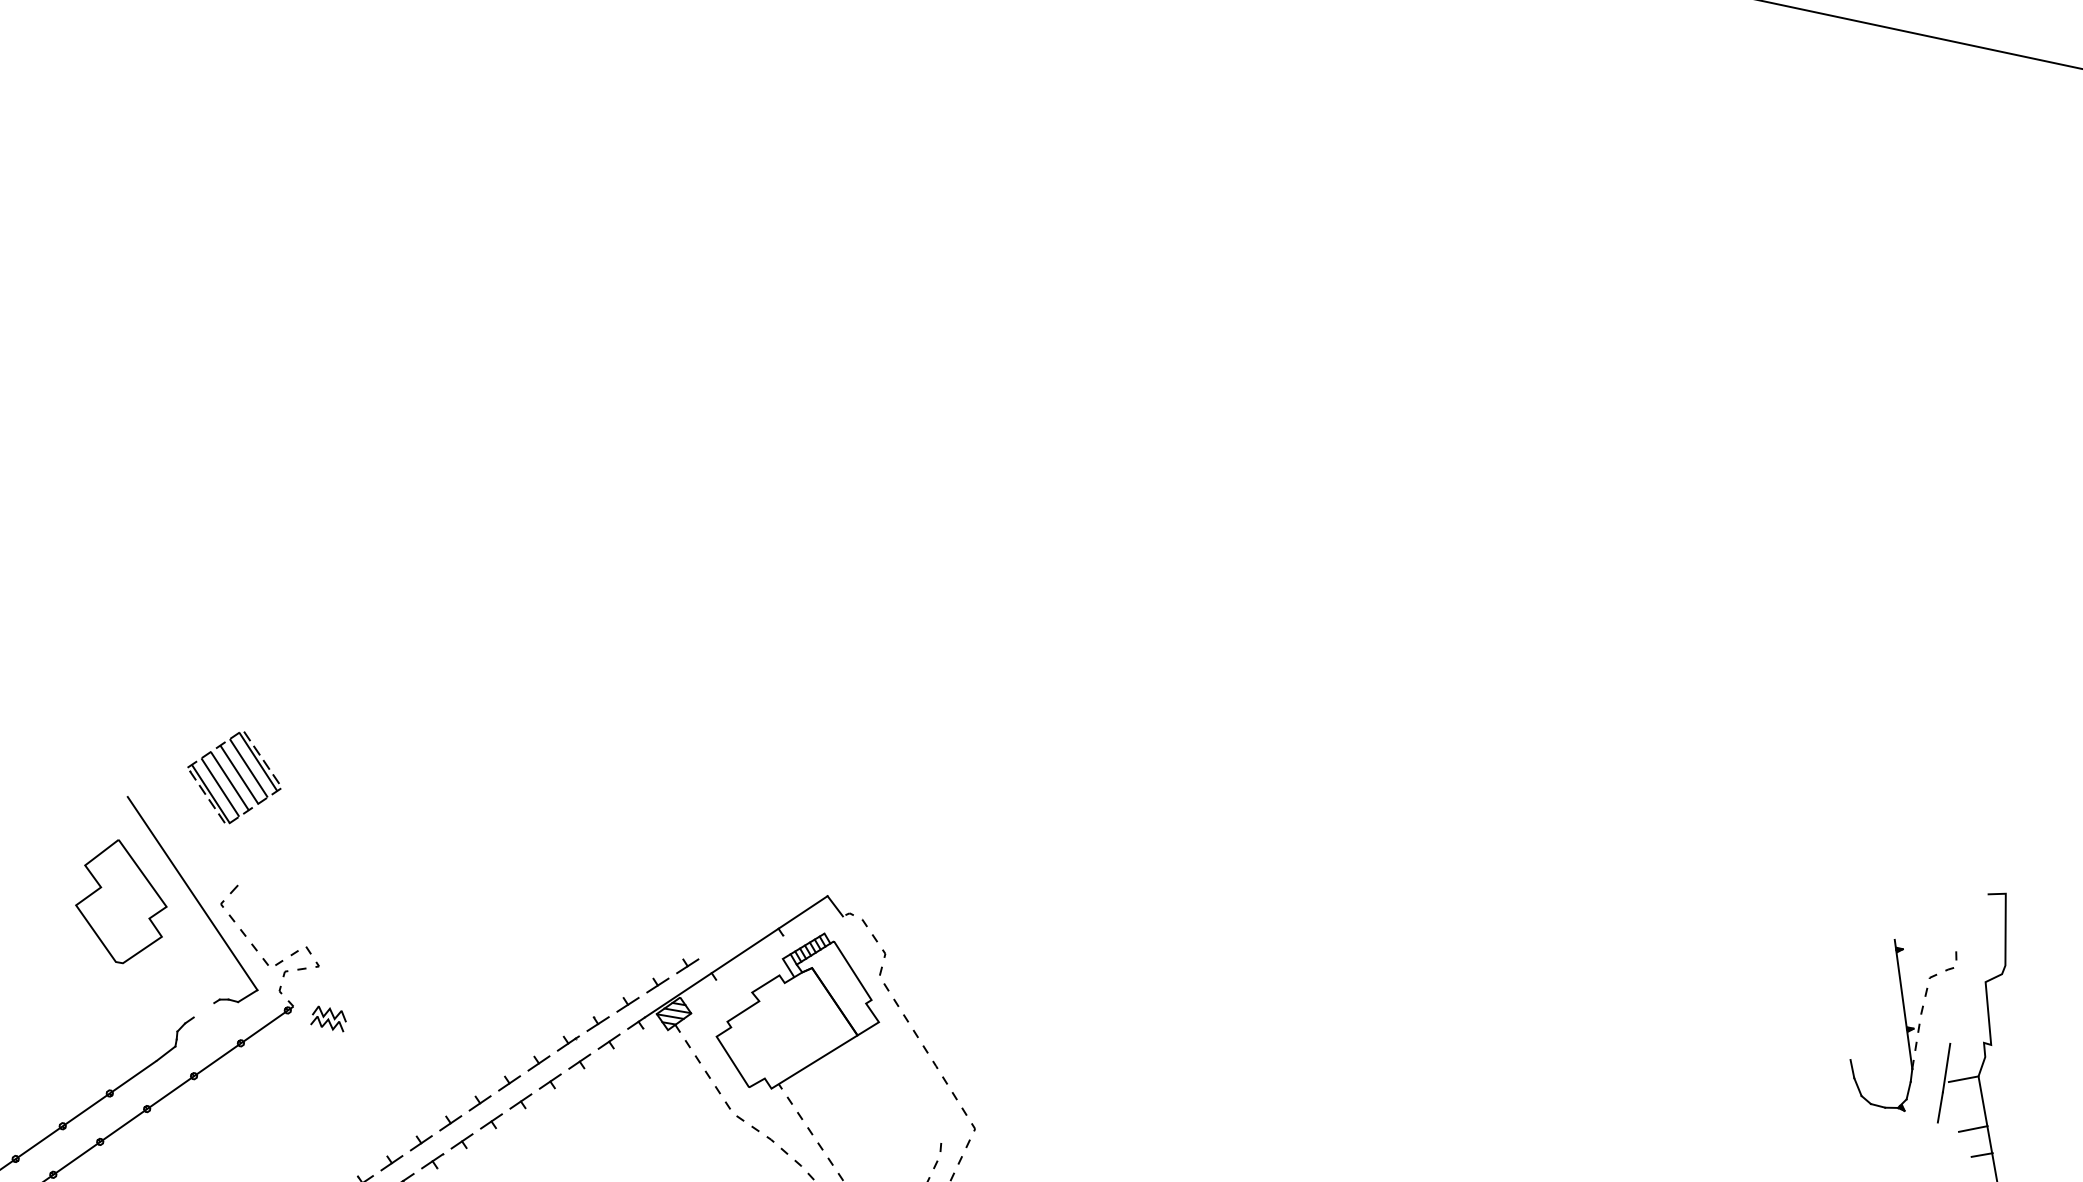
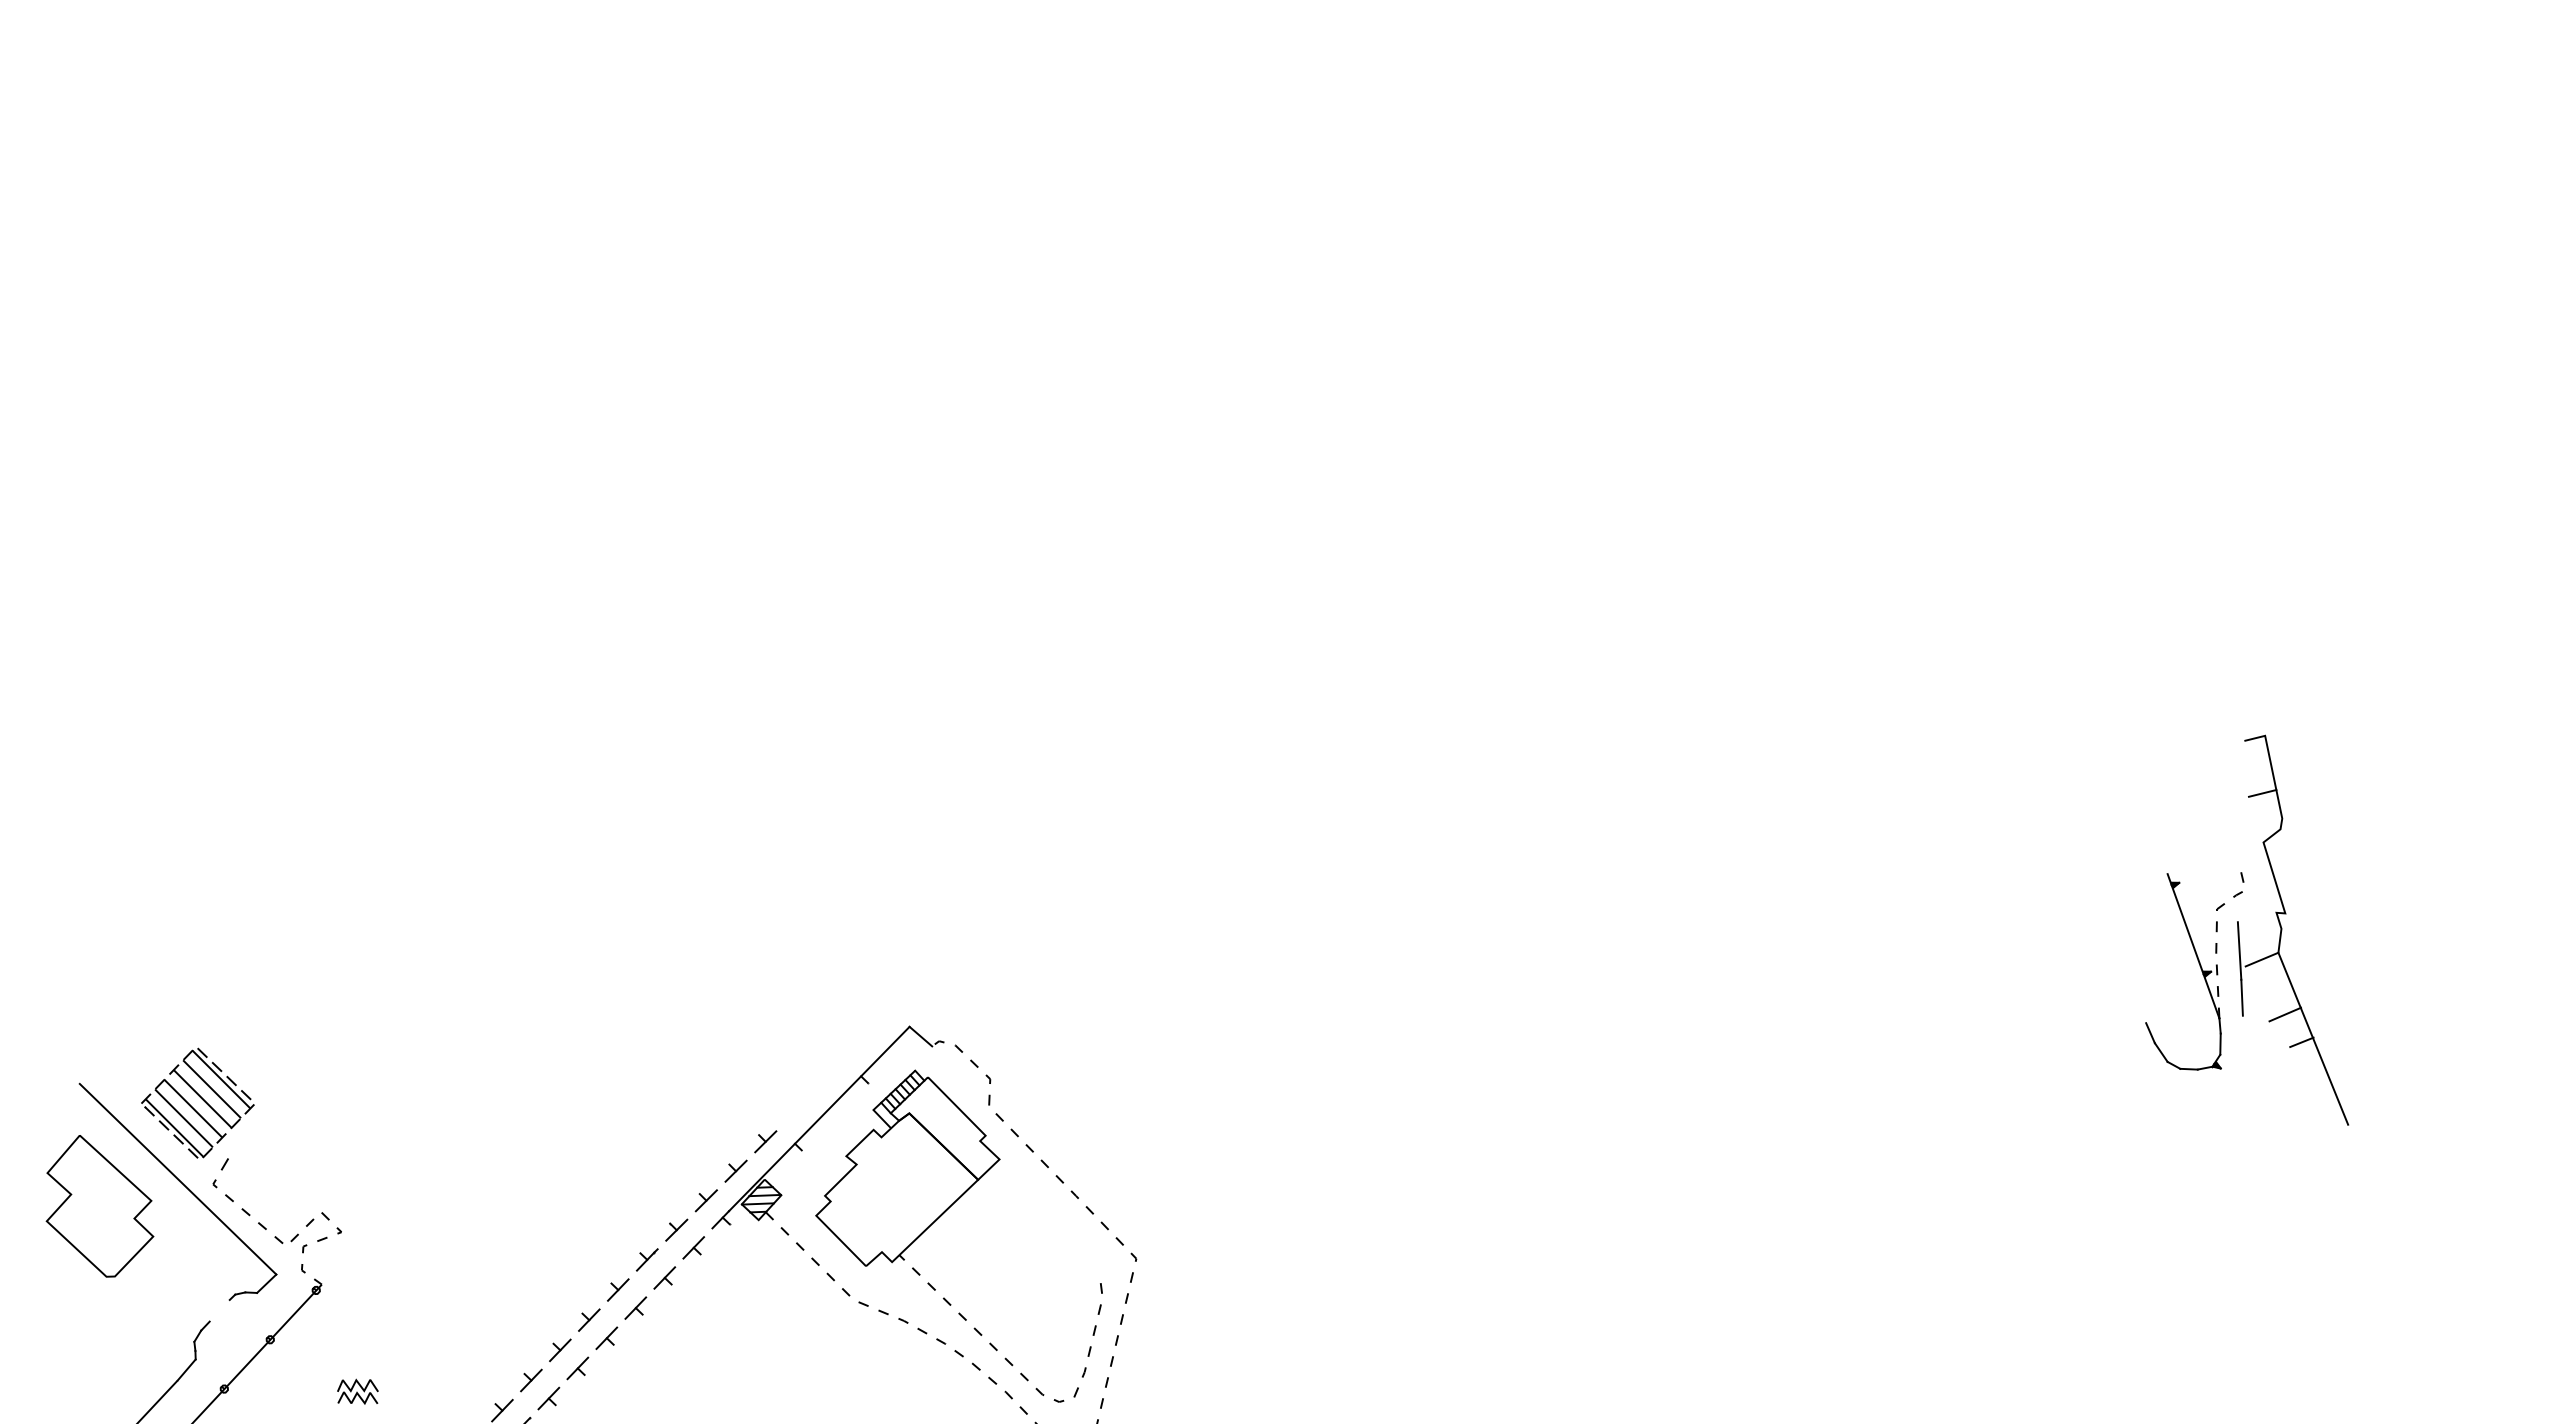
part: (234, 776) -> (197, 1102), moved
line: (1993, 941) -> (2262, 793), added
part: (328, 1018) -> (357, 1391), moved
part: (1905, 1024) -> (2200, 969), moved

